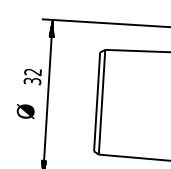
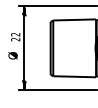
text: (32, 81) -> (15, 39), 32 -> 22

